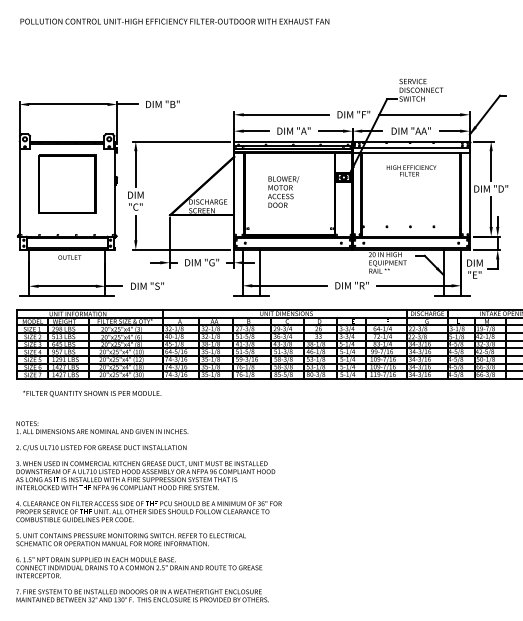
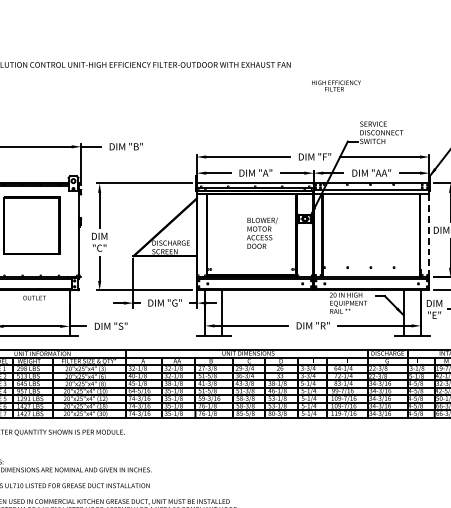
text: (411, 170) -> (336, 85), moved
text: (283, 191) -> (262, 232), moved
line: (469, 192) -> (429, 233), solid -> dashed

